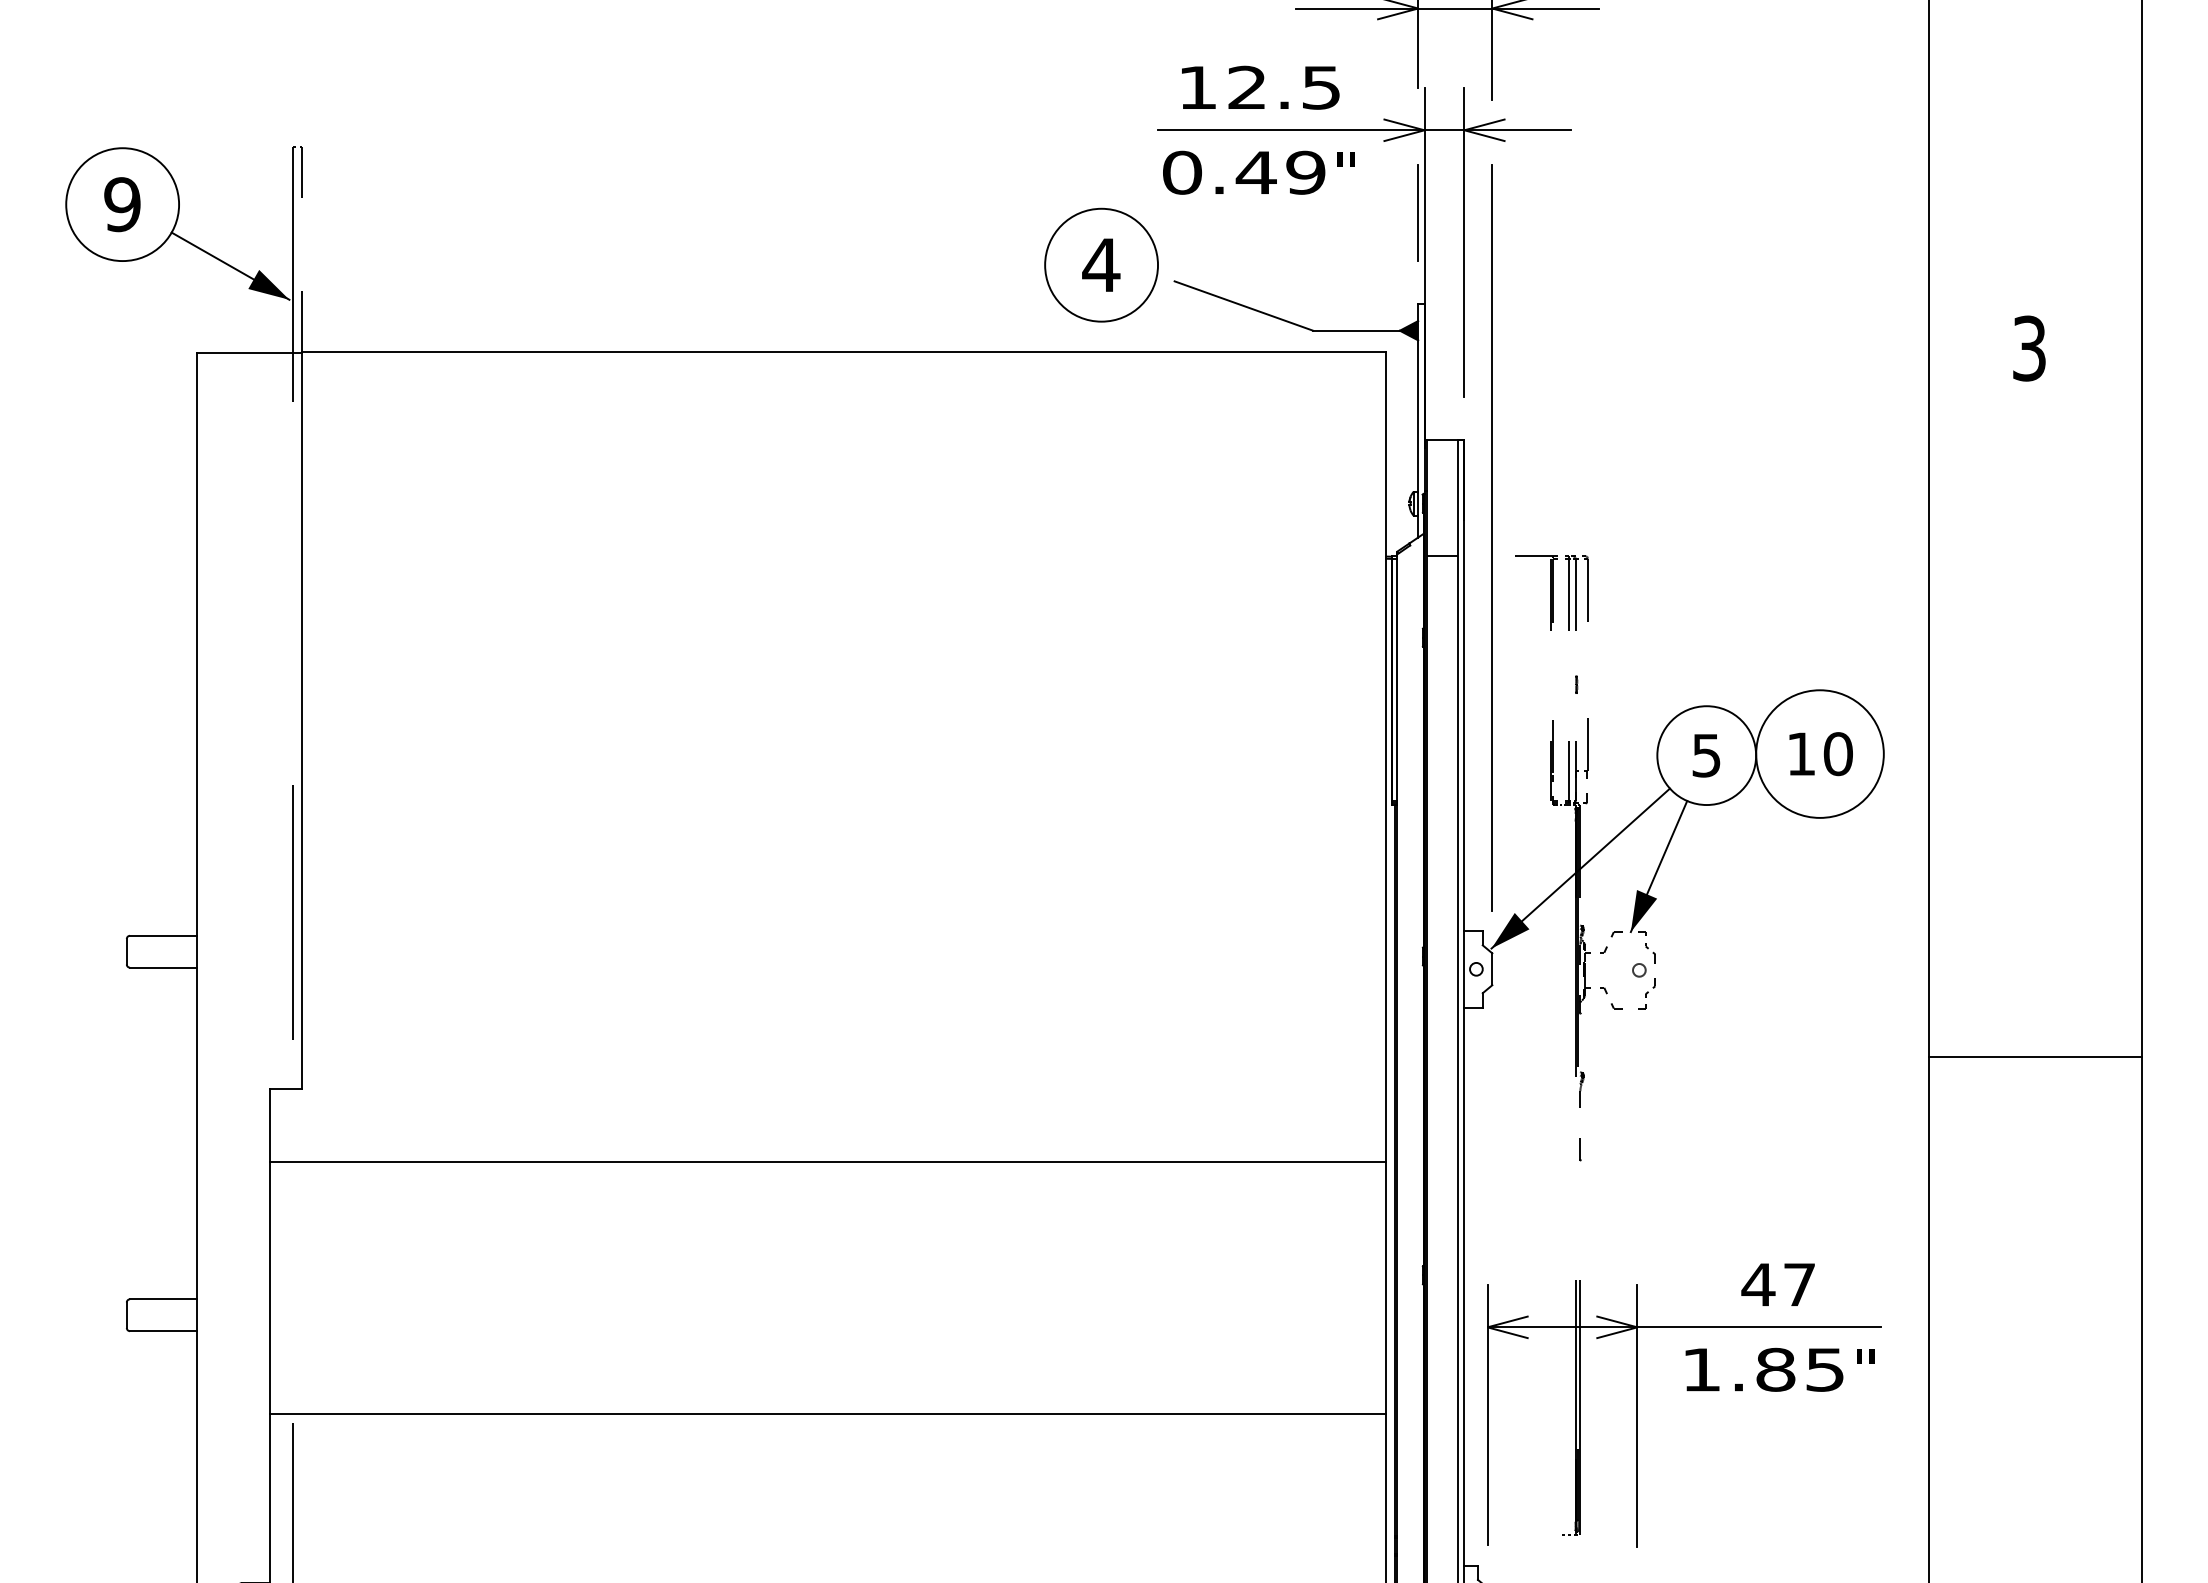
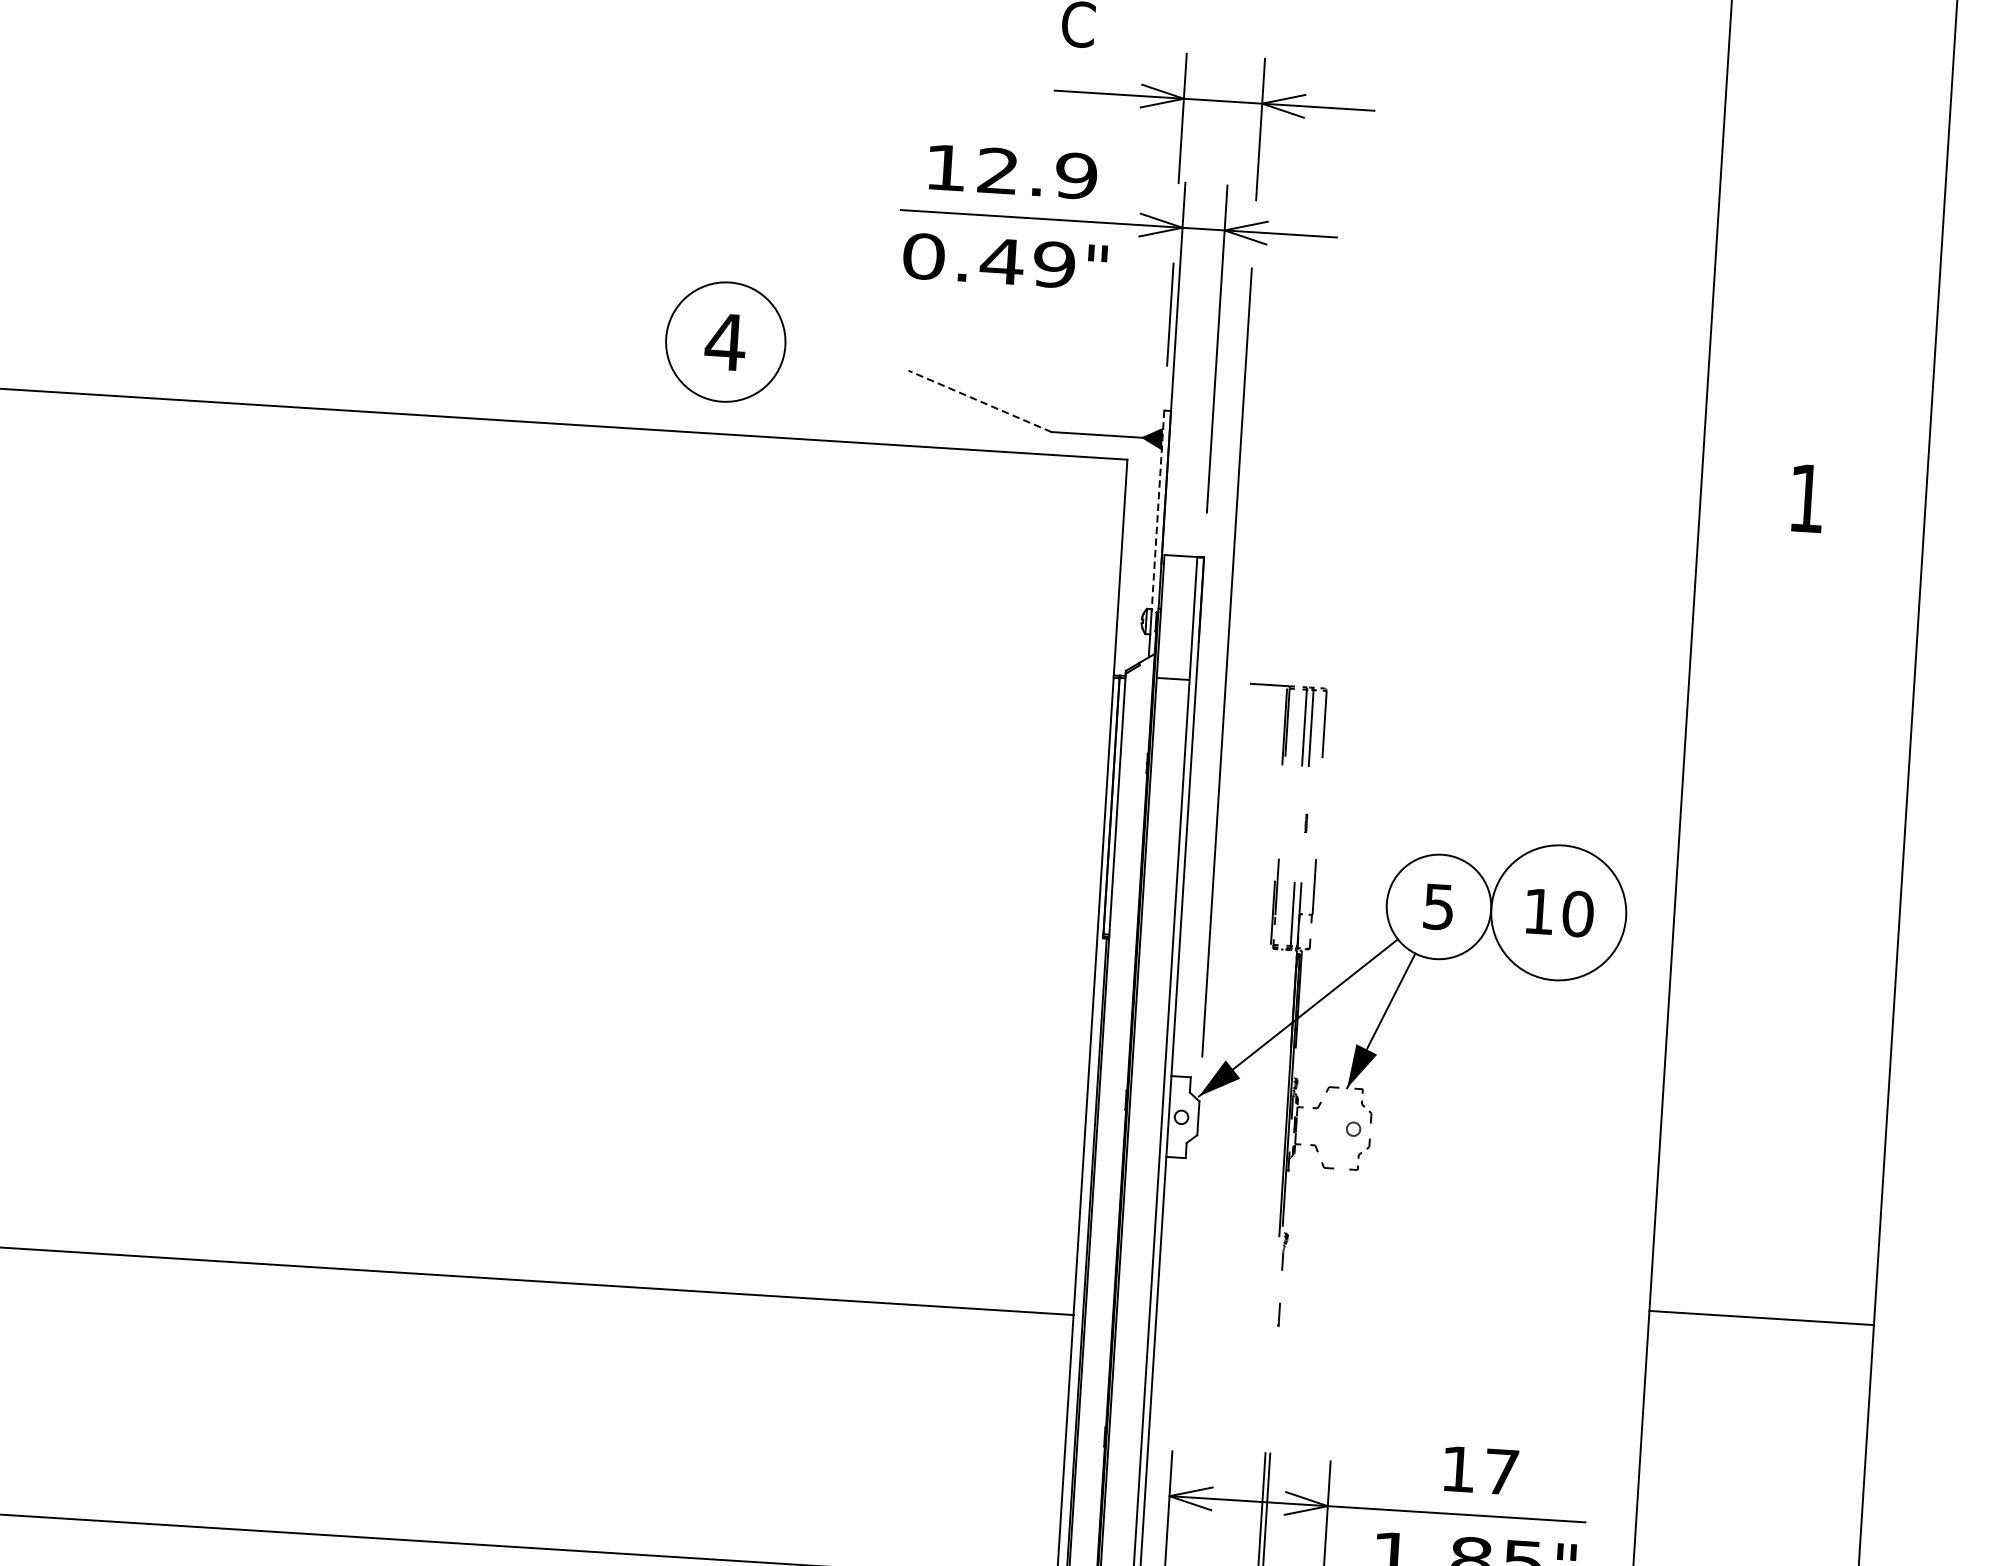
text: (1320, 87) -> (1075, 175), 12.5 -> 12.9
part: (1101, 264) -> (725, 341), moved
line: (1243, 306) -> (979, 401), solid -> dashed
text: (2029, 348) -> (1806, 498), 3 -> 1
line: (1418, 398) -> (1158, 510), solid -> dashed
line: (2035, 1057) -> (1761, 1318), moved
text: (1758, 1284) -> (1458, 1468), 47 -> 17

